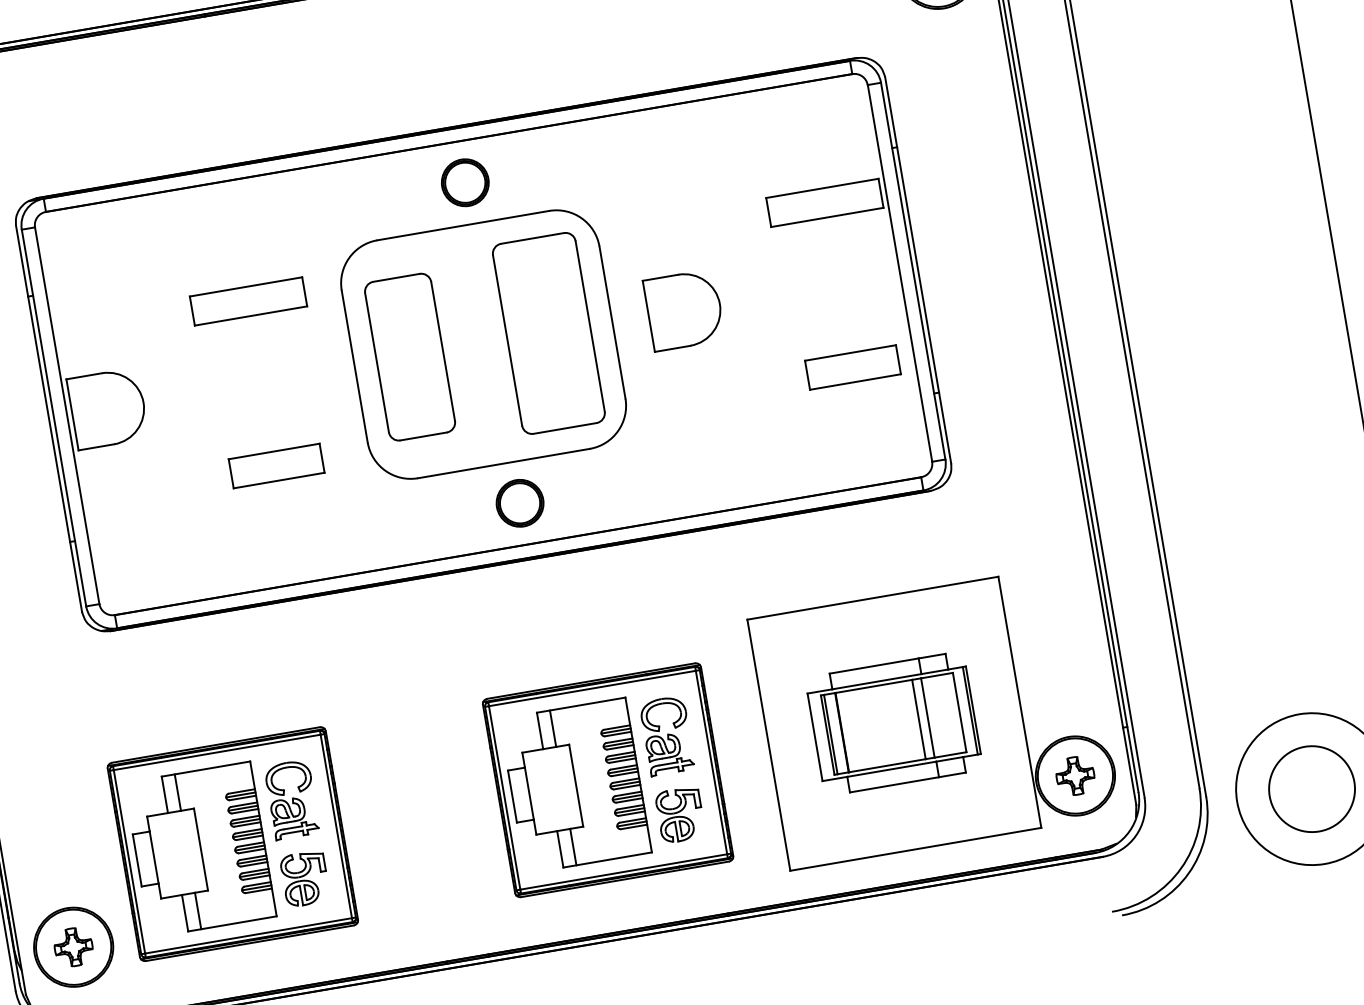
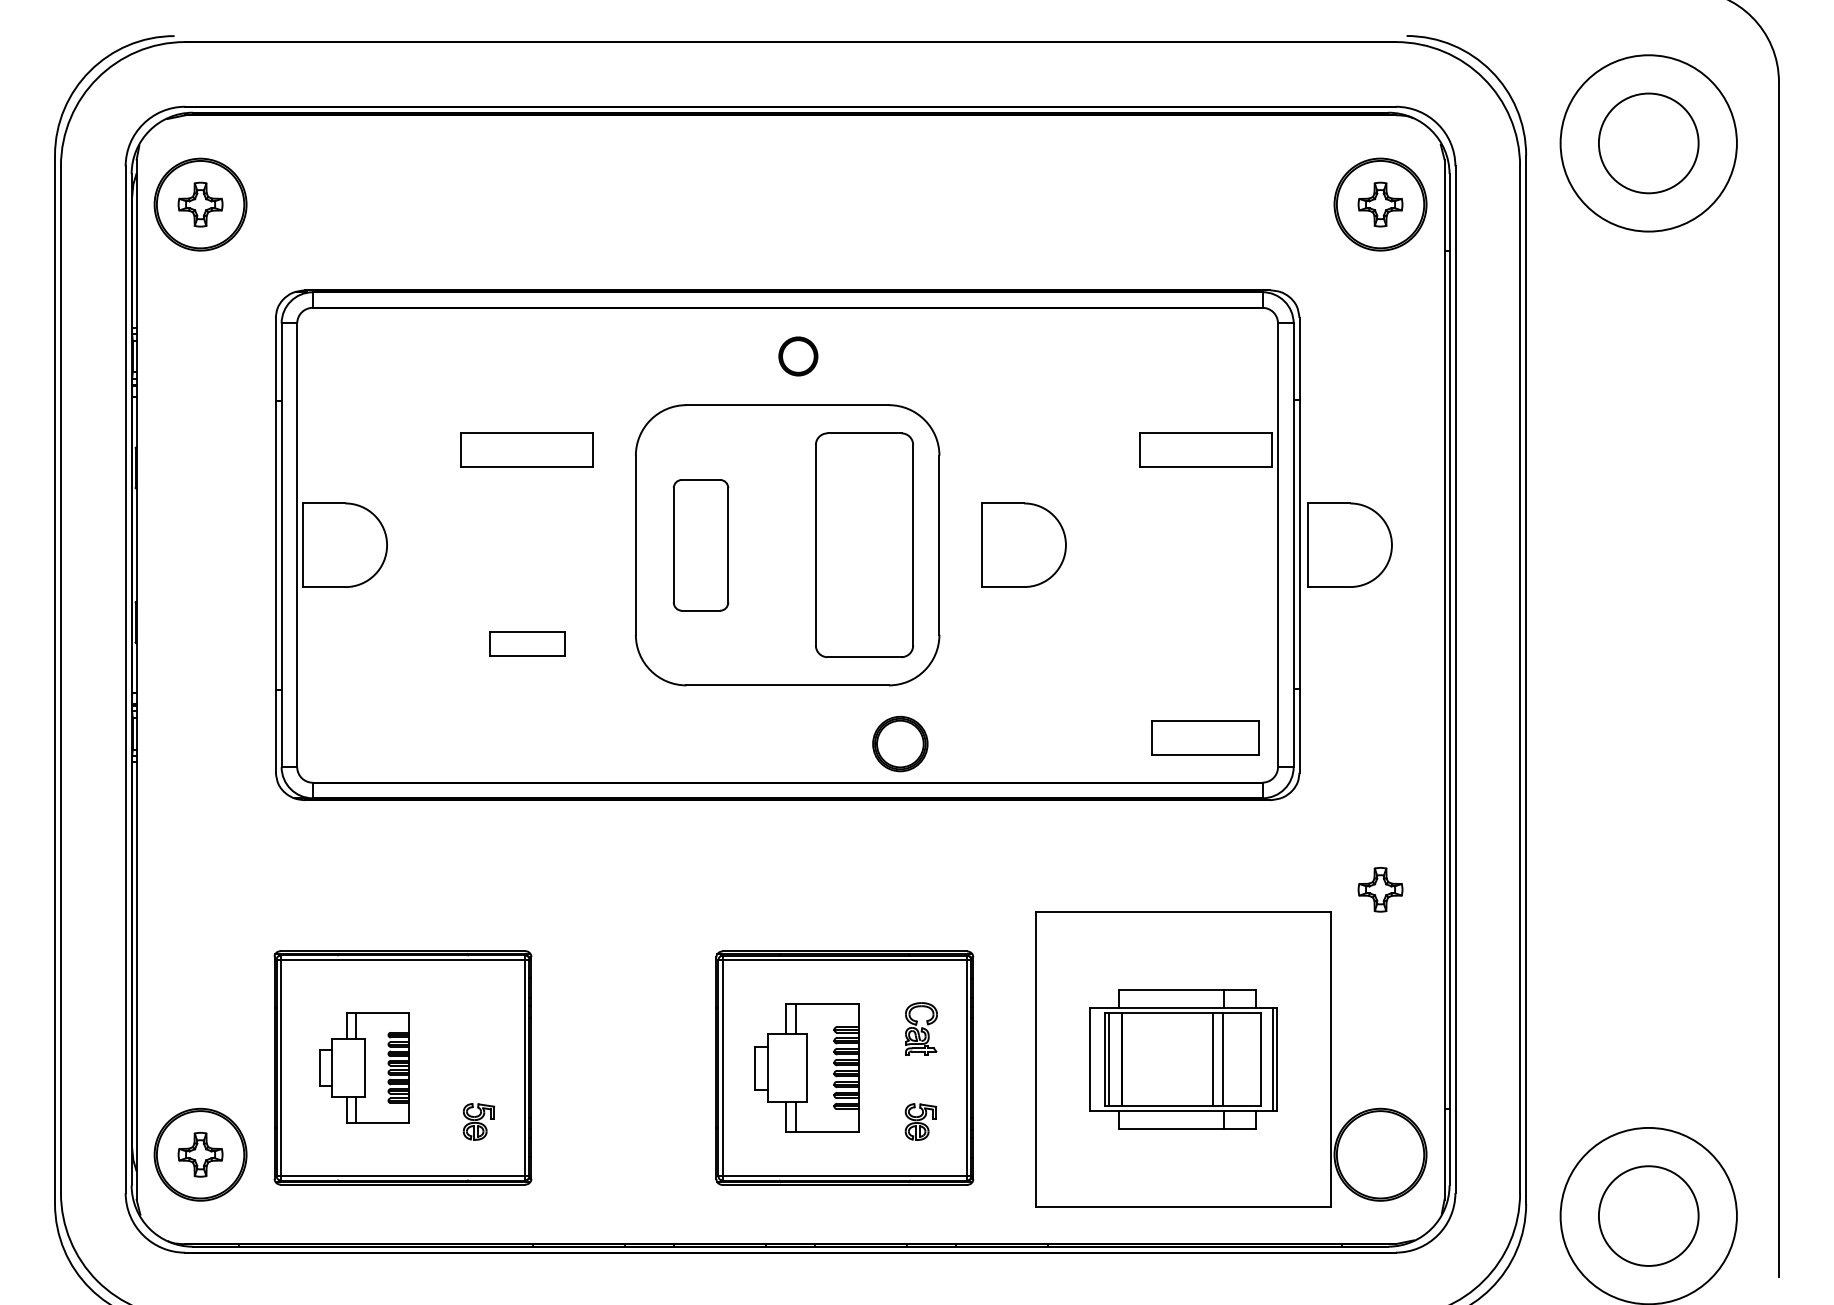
part: (465, 182) -> (798, 356), size x0.7
part: (960, 262) -> (1349, 544), added
part: (409, 357) -> (700, 545), size x0.7
part: (852, 367) -> (1205, 737), moved
part: (277, 465) -> (527, 643), size x0.7
part: (520, 502) -> (900, 743), moved
part: (667, 735) -> (921, 1028), size x0.6
part: (1075, 775) -> (1380, 889), moved
part: (575, 785) -> (806, 1067), size x0.7
part: (292, 799) -> (479, 1028), removed
part: (680, 814) -> (920, 1121), size x0.6
part: (200, 849) -> (364, 1067), size x0.6
part: (304, 878) -> (478, 1121), size x0.6

